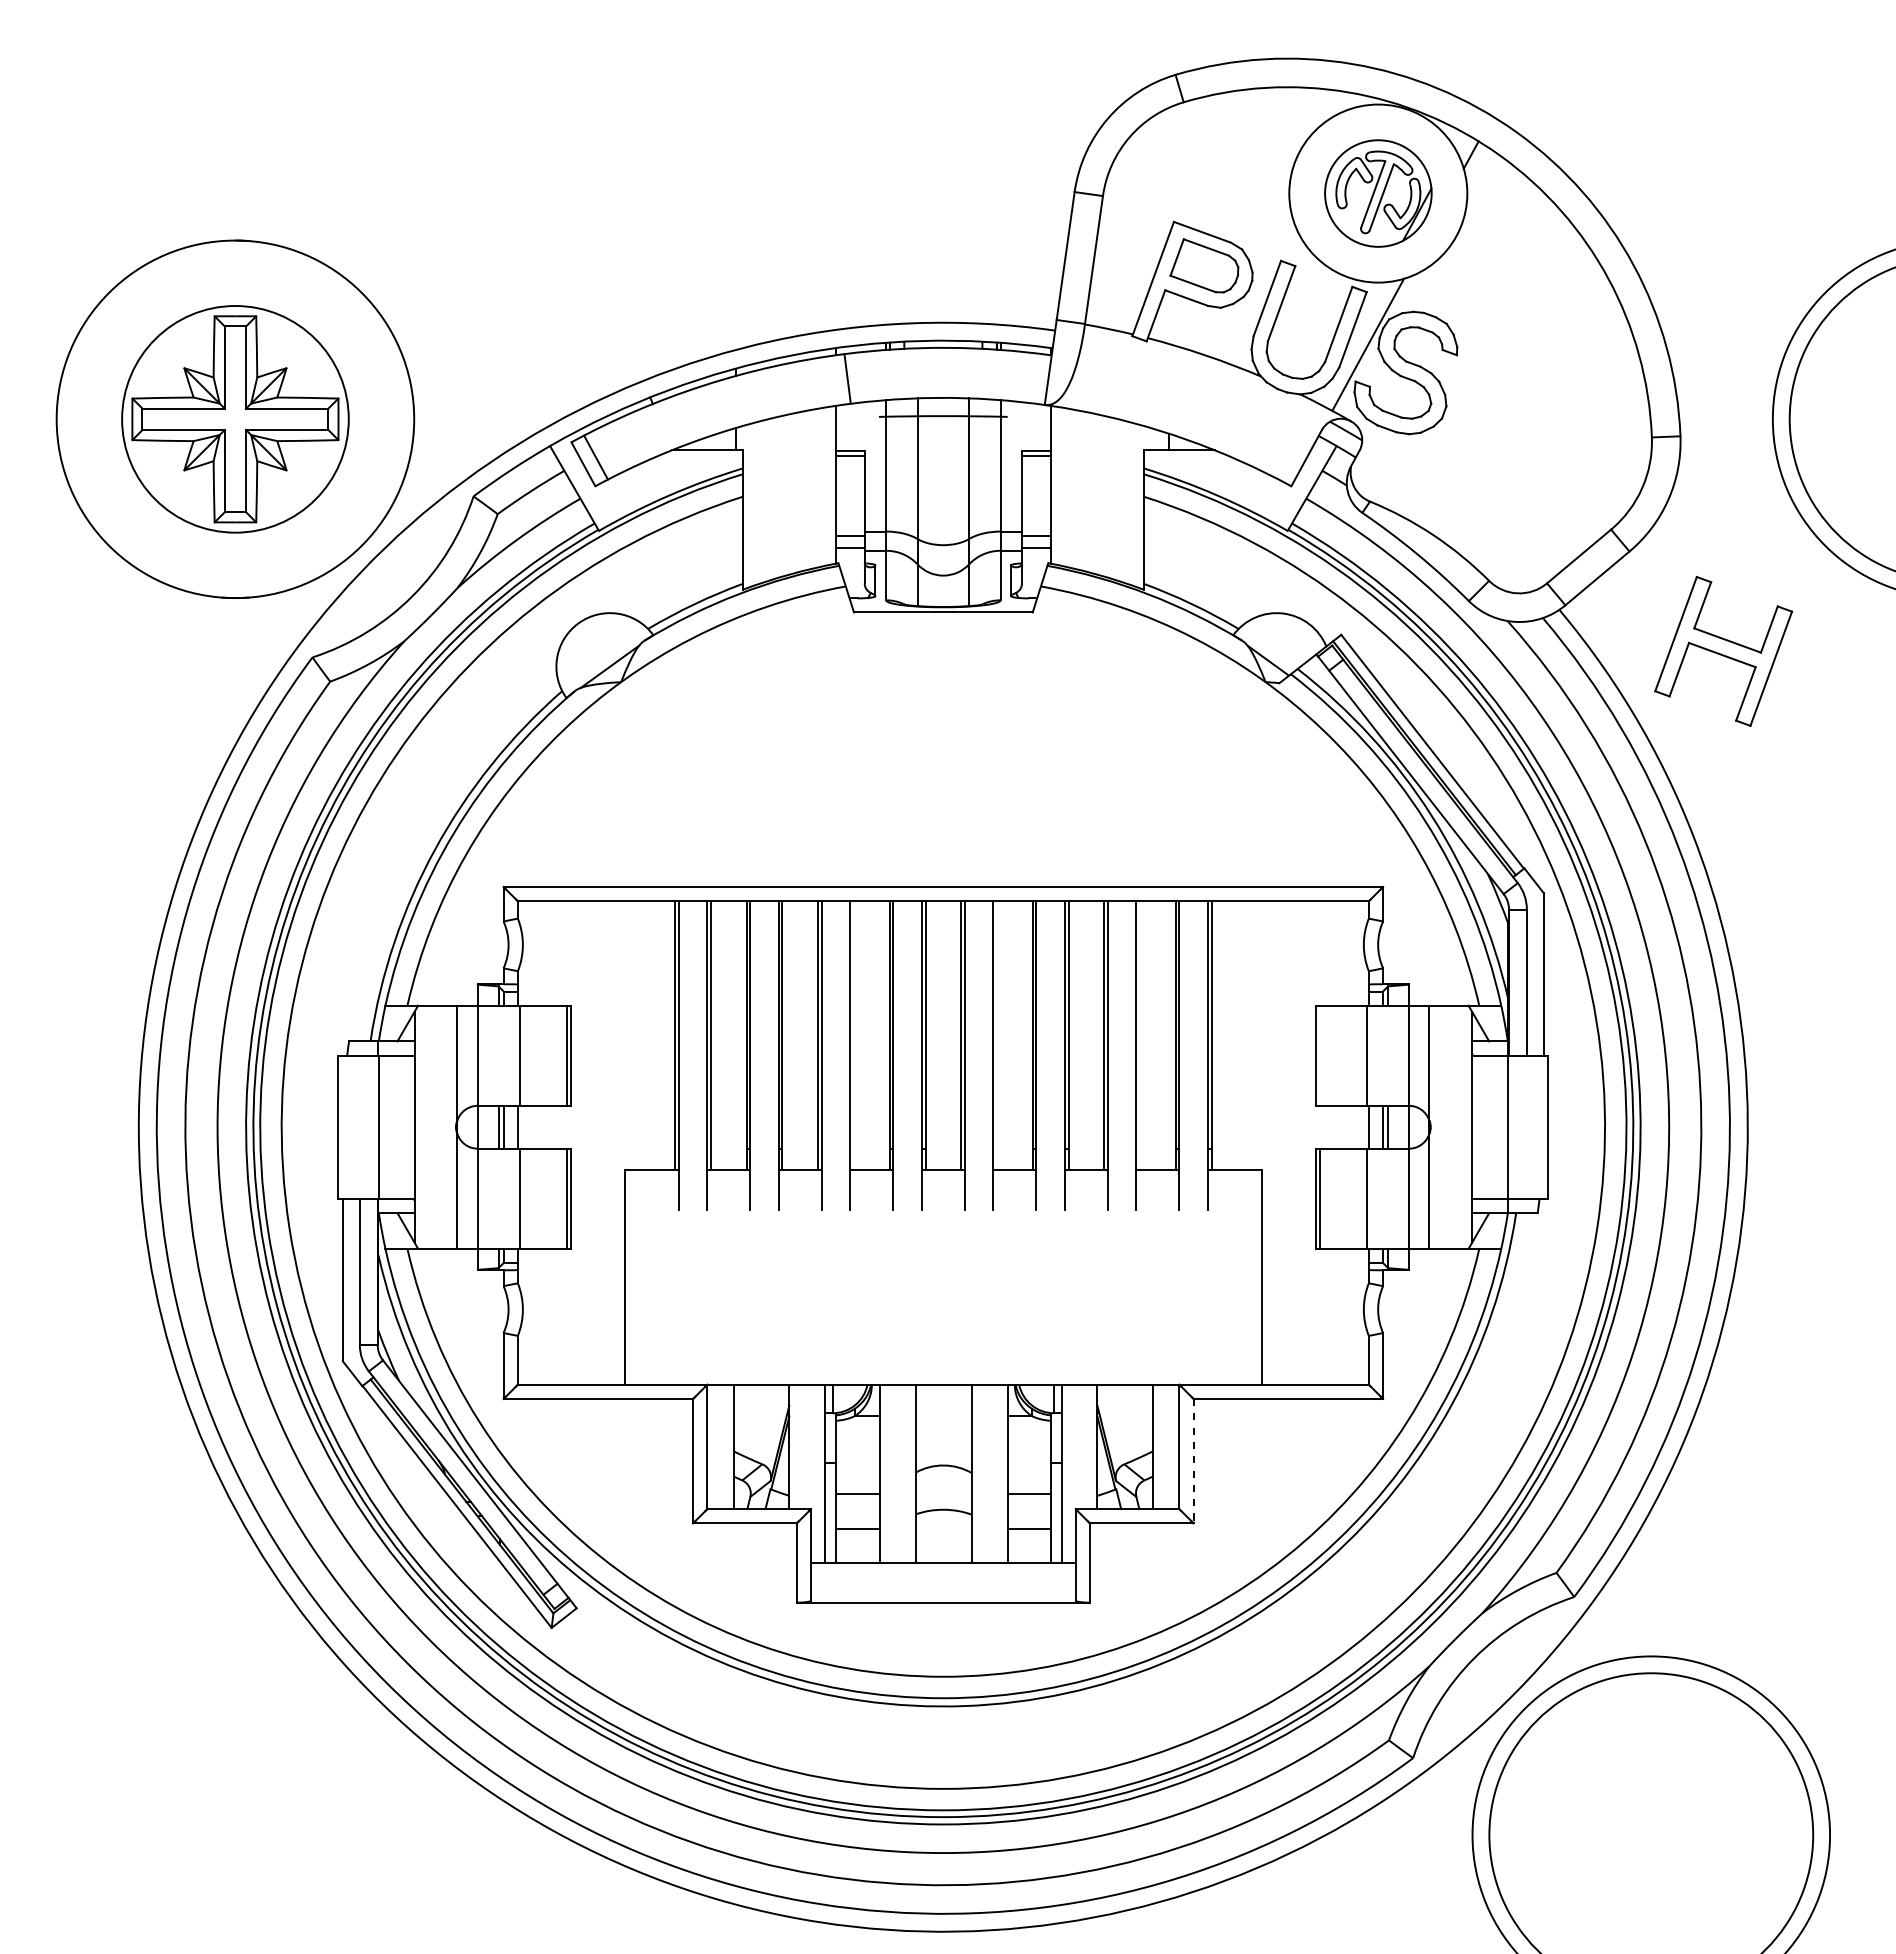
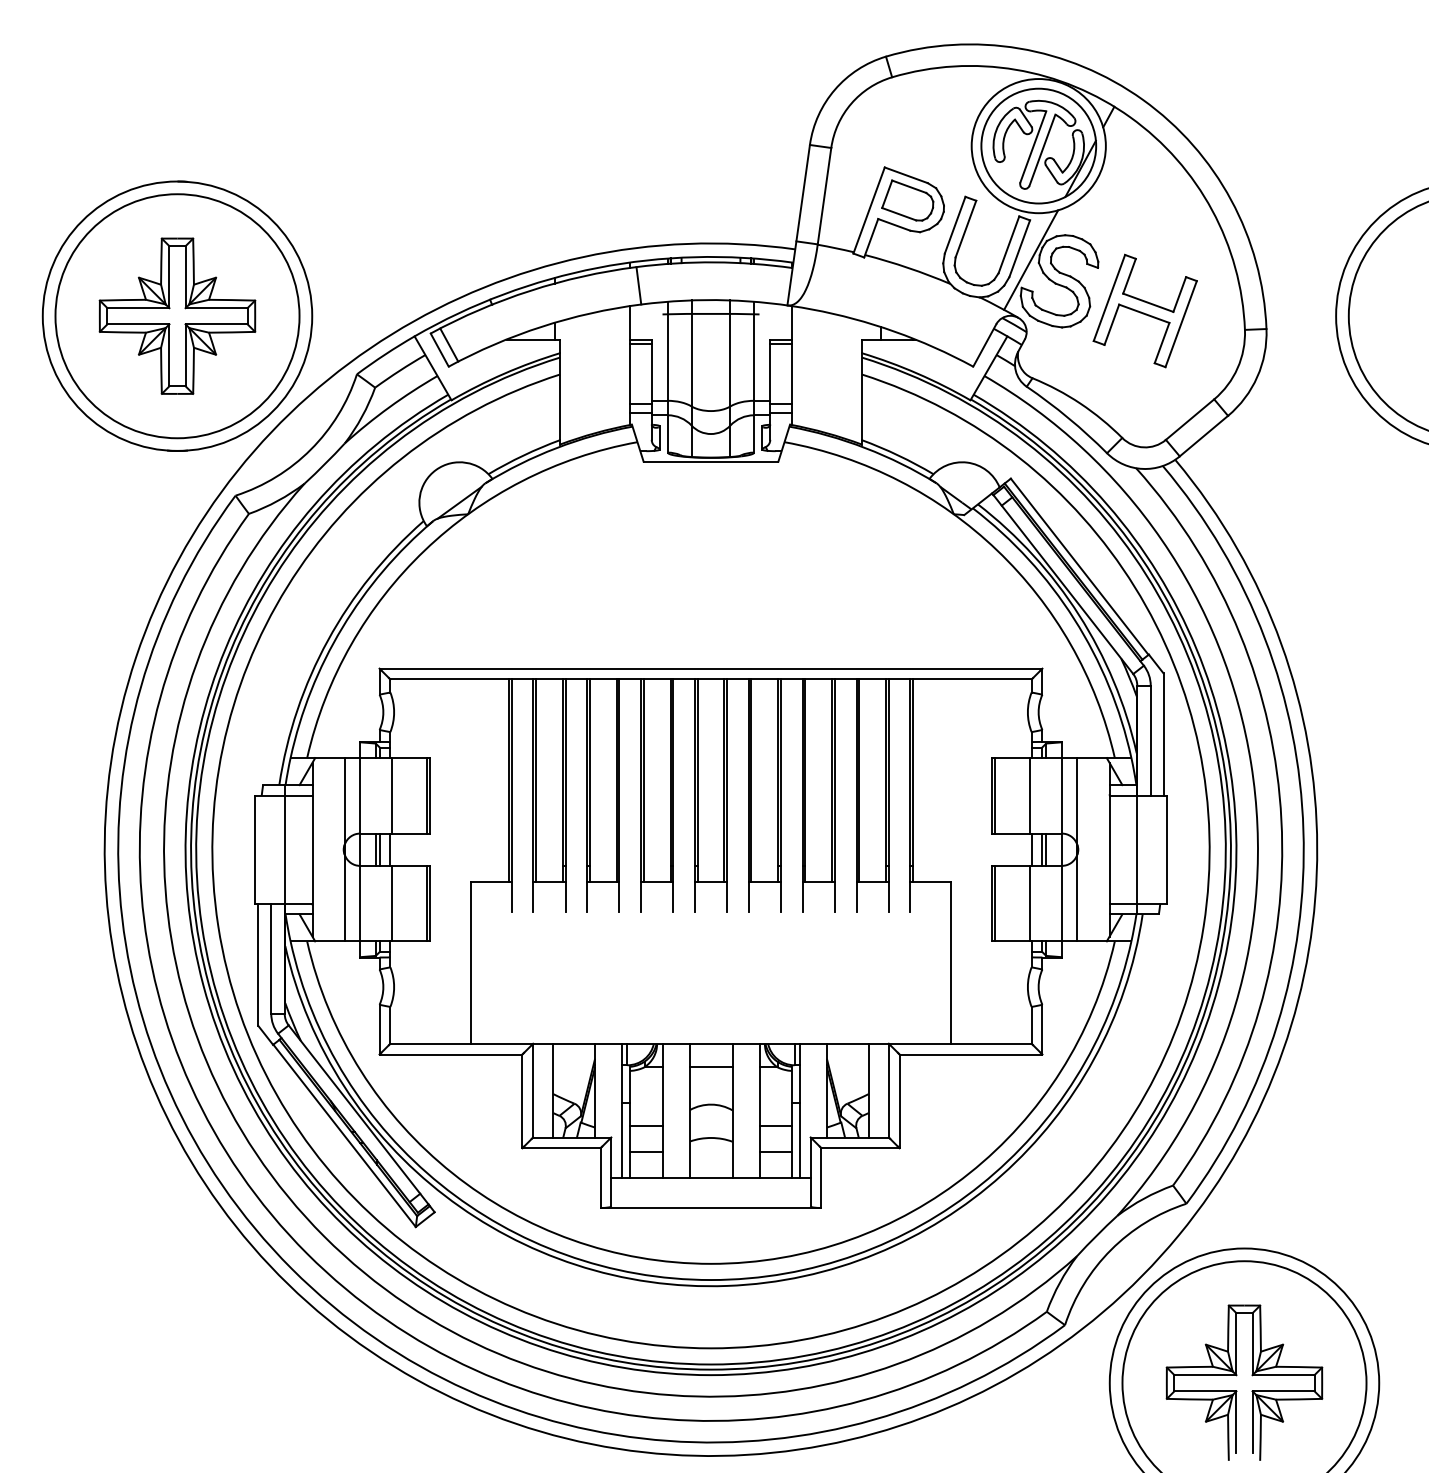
part: (1378, 193) -> (1038, 146), size x1.43
circle: (235, 419) -> (177, 316), size x1.43
part: (1723, 650) -> (1145, 310), moved
line: (853, 1035) -> (643, 780), added
line: (997, 1035) -> (751, 780), added
line: (1140, 1035) -> (859, 780), added
line: (1319, 1055) -> (994, 795), added
line: (943, 1415) -> (711, 1066), added
line: (1193, 1461) -> (899, 1101), dashed -> solid
part: (1661, 1825) -> (1252, 1375), added

